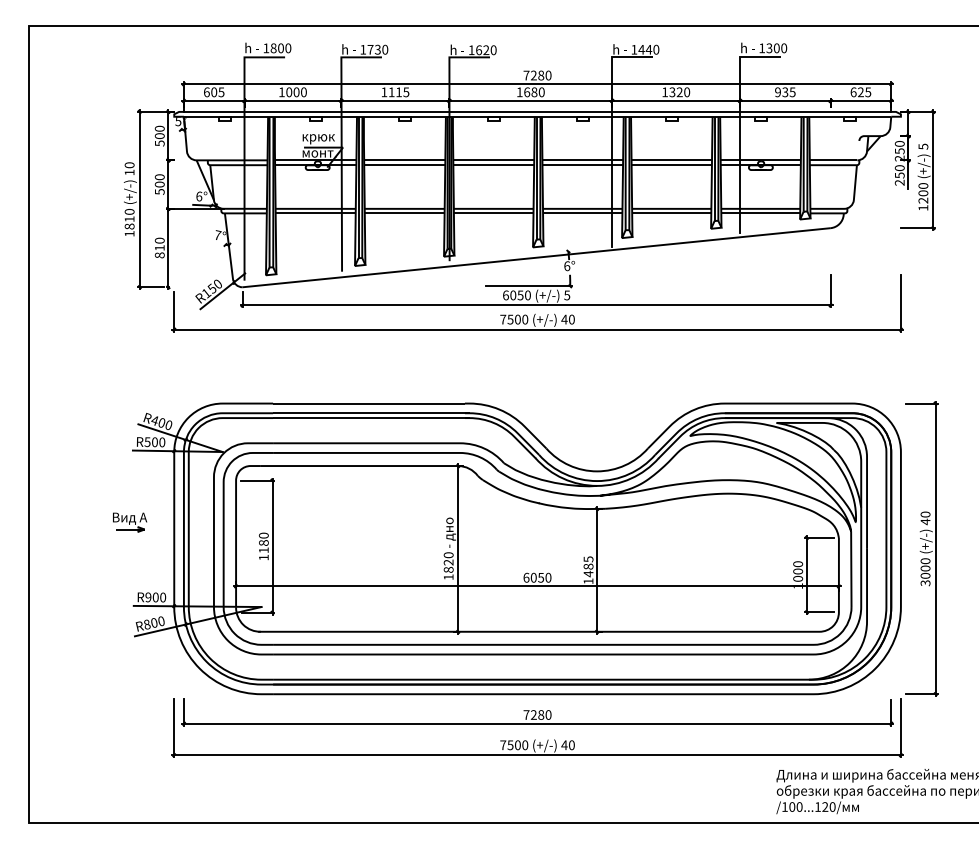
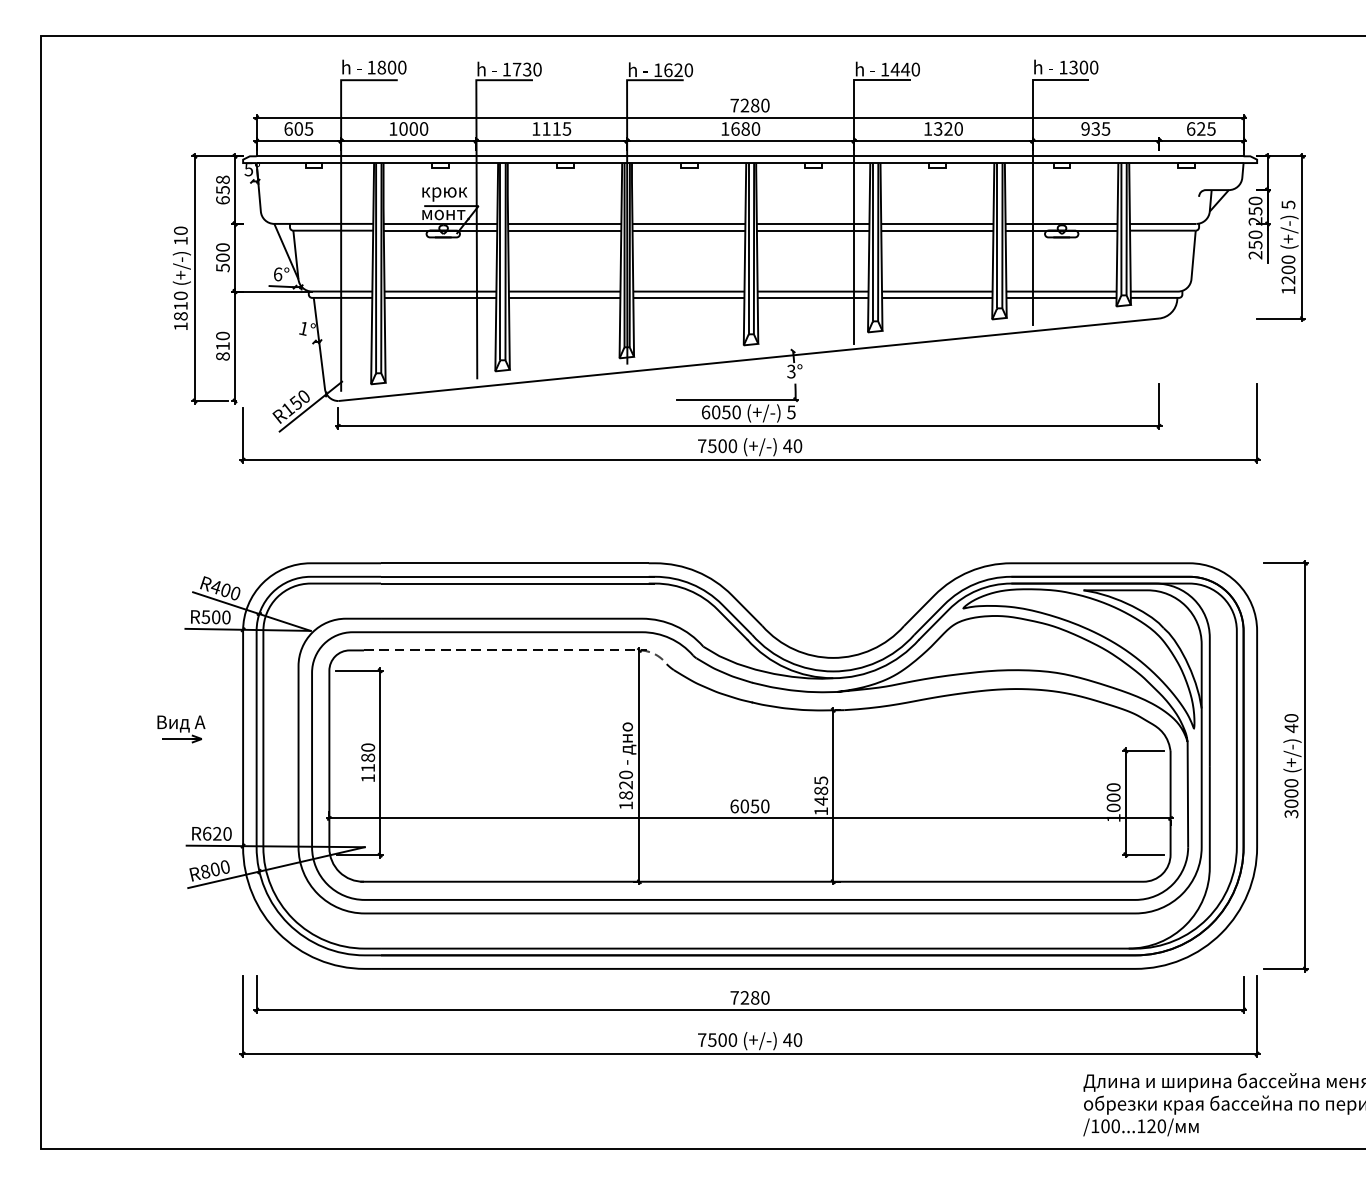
text: (159, 135) -> (222, 189), 500 -> 658
text: (217, 235) -> (303, 328), 7° -> 1°
text: (567, 266) -> (791, 372), 6° -> 3°
line: (375, 466) -> (523, 651), solid -> dashed
text: (151, 597) -> (211, 833), R900 -> R620

